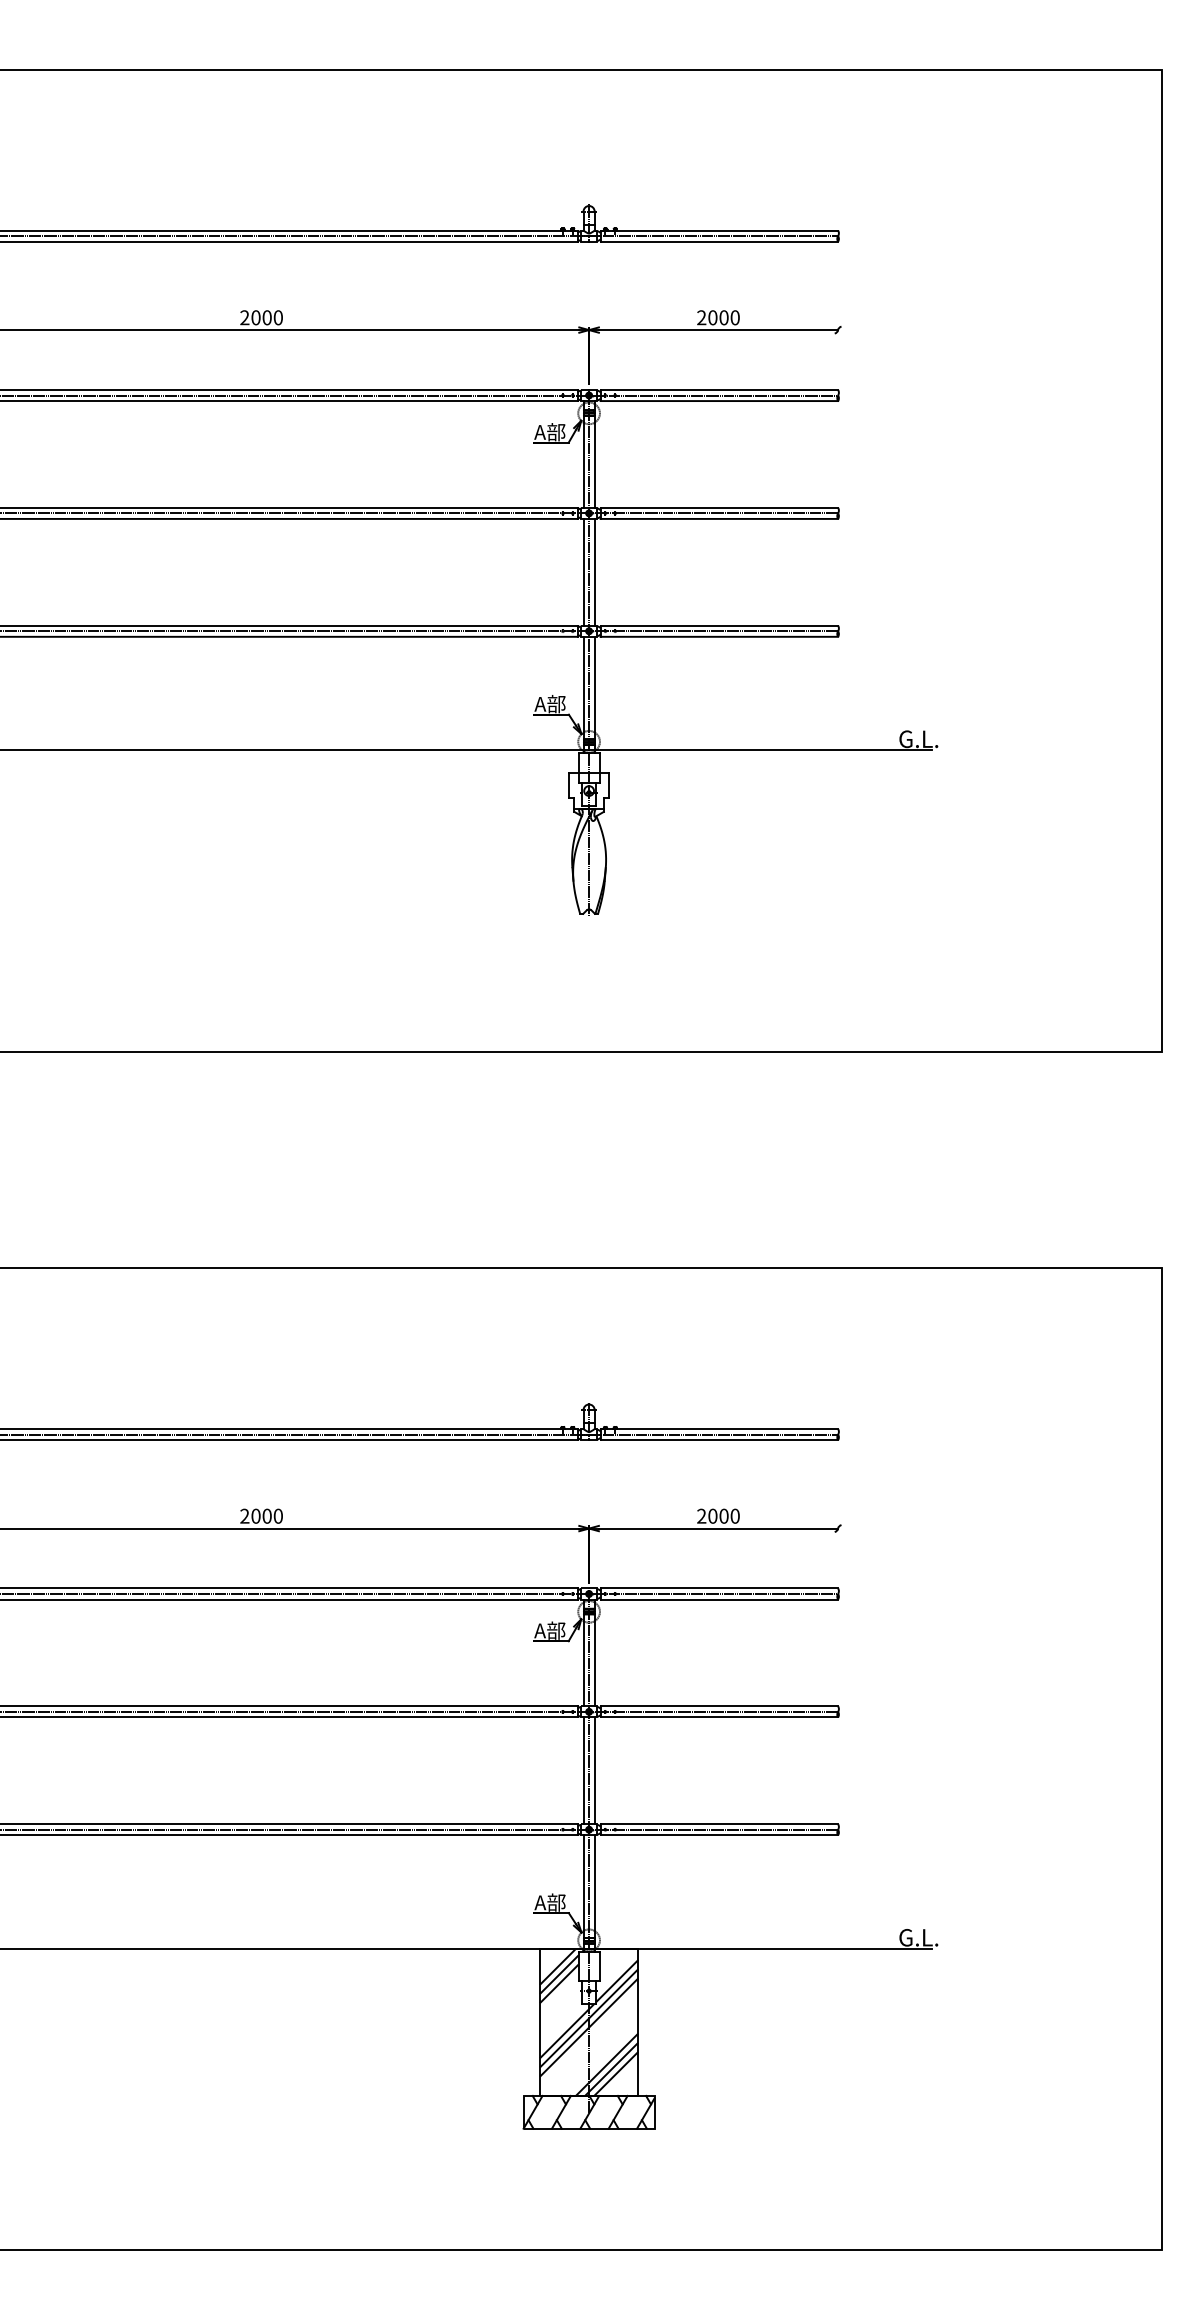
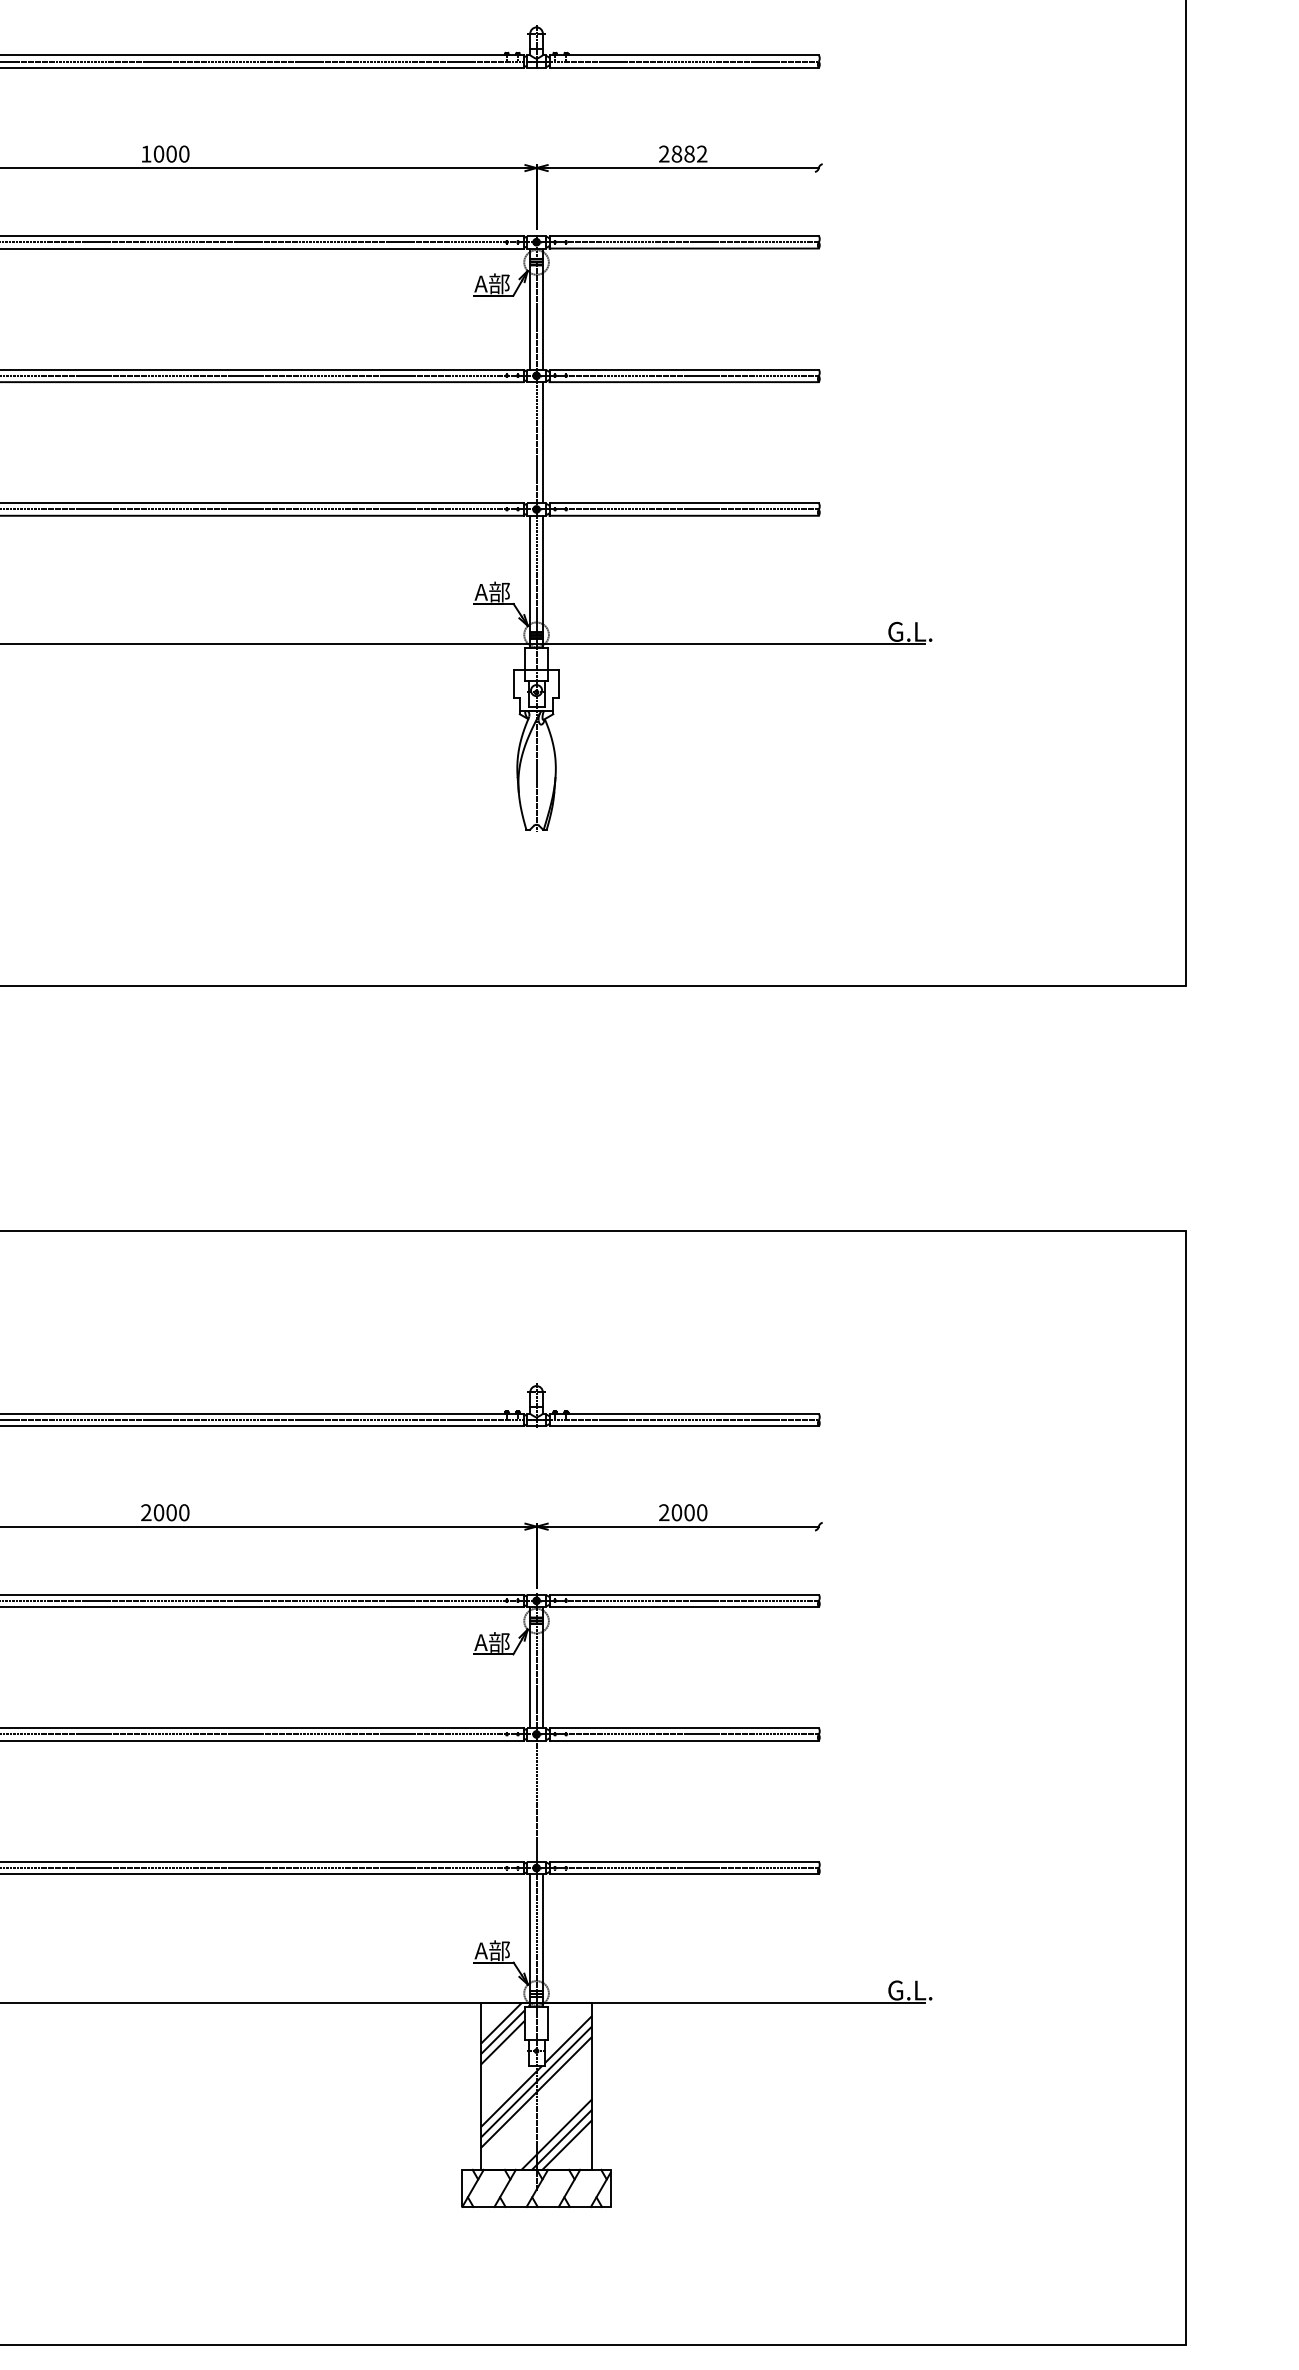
text: (244, 317) -> (145, 153), 2000 -> 1000
text: (723, 317) -> (688, 153), 2000 -> 2882
line: (583, 571) -> (530, 441), removed
line: (583, 1770) -> (530, 1800), removed
line: (594, 1770) -> (542, 1800), removed

